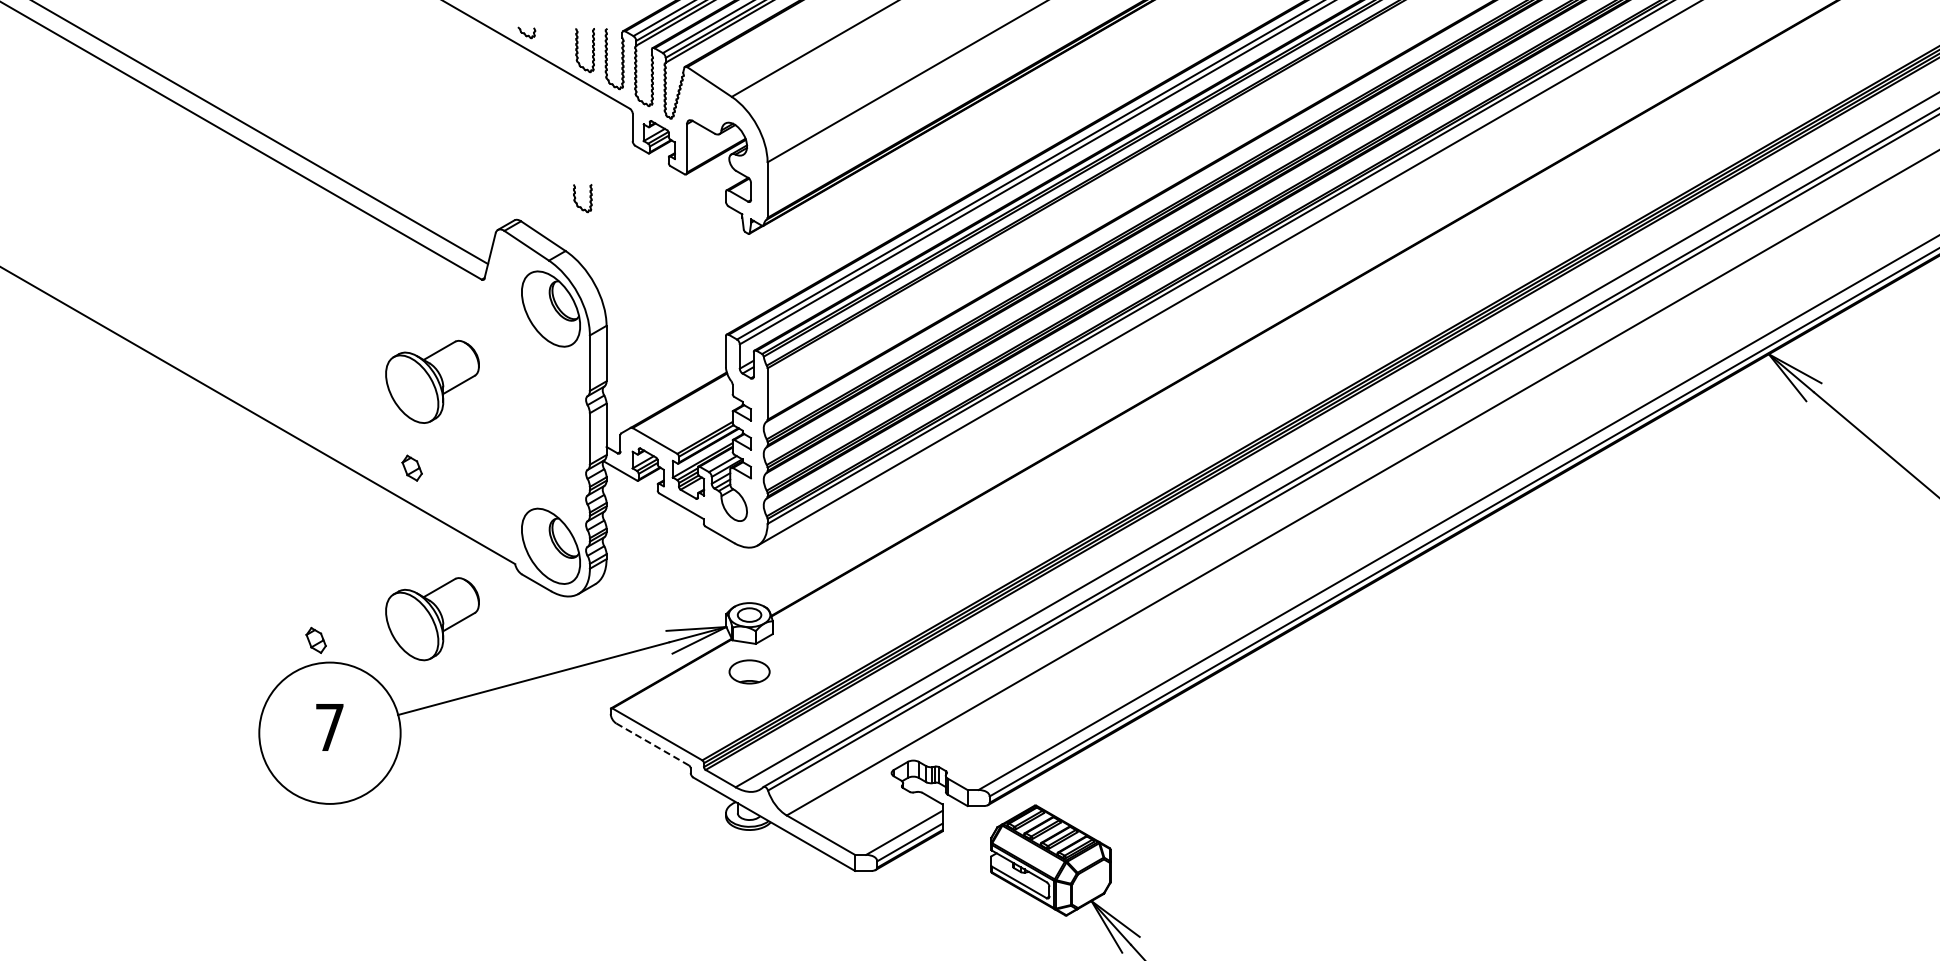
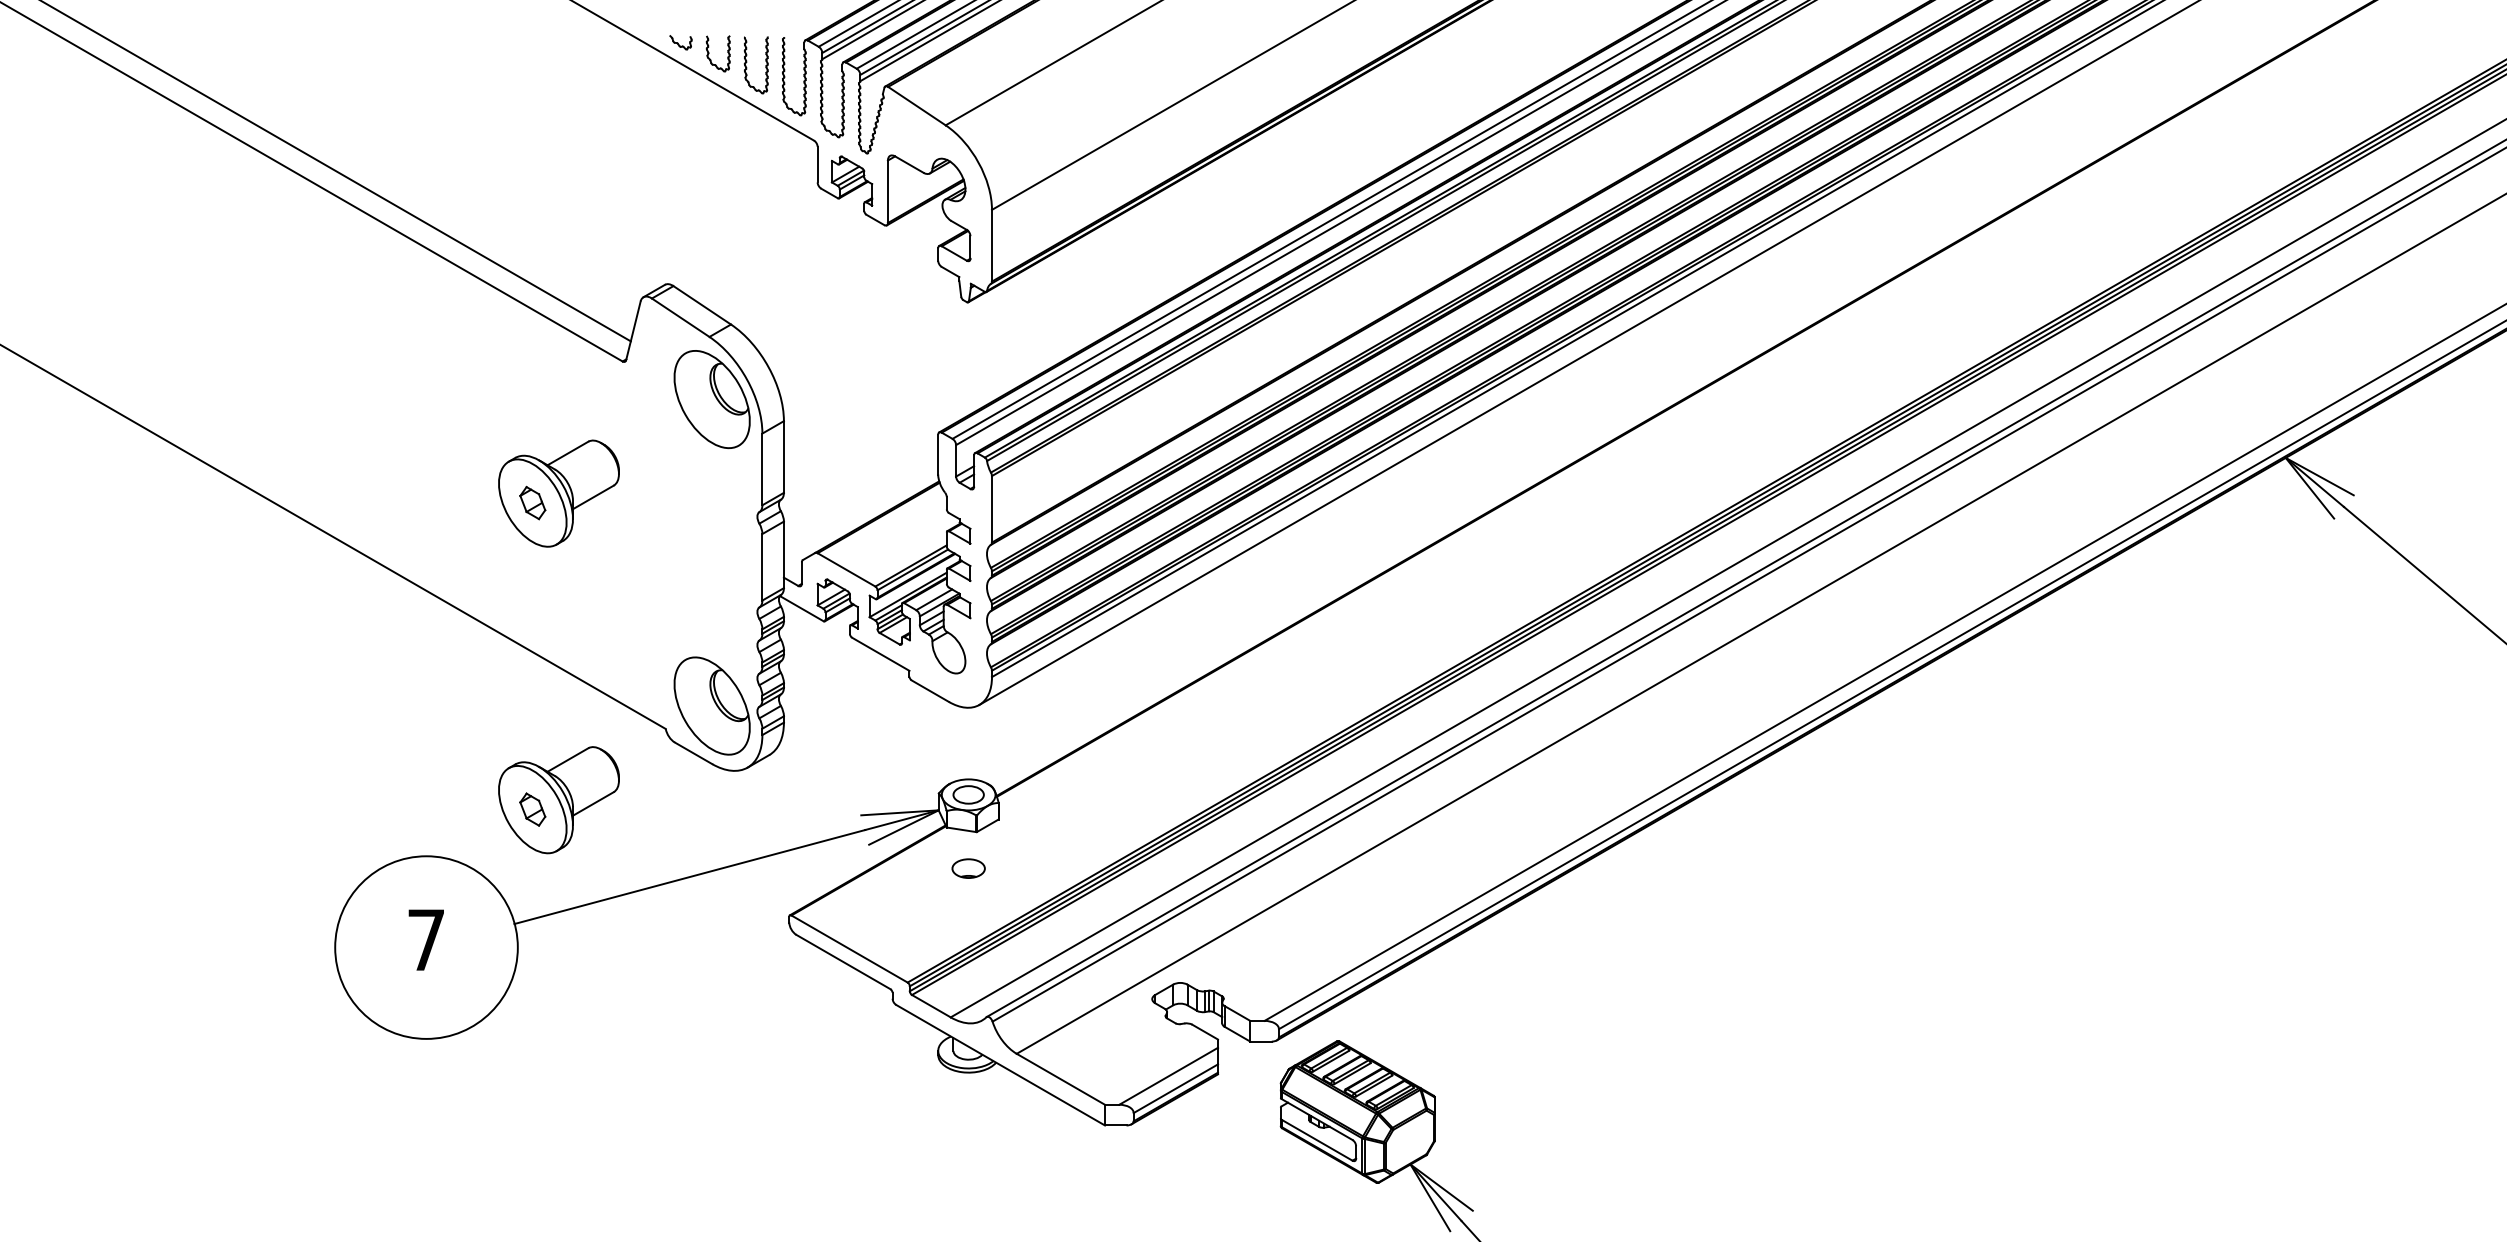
part: (582, 198) -> (717, 53), moved
part: (411, 467) -> (531, 502), moved
part: (315, 640) -> (531, 809), moved
part: (749, 672) -> (968, 869), size x0.62
line: (652, 744) -> (843, 962), dashed -> solid

